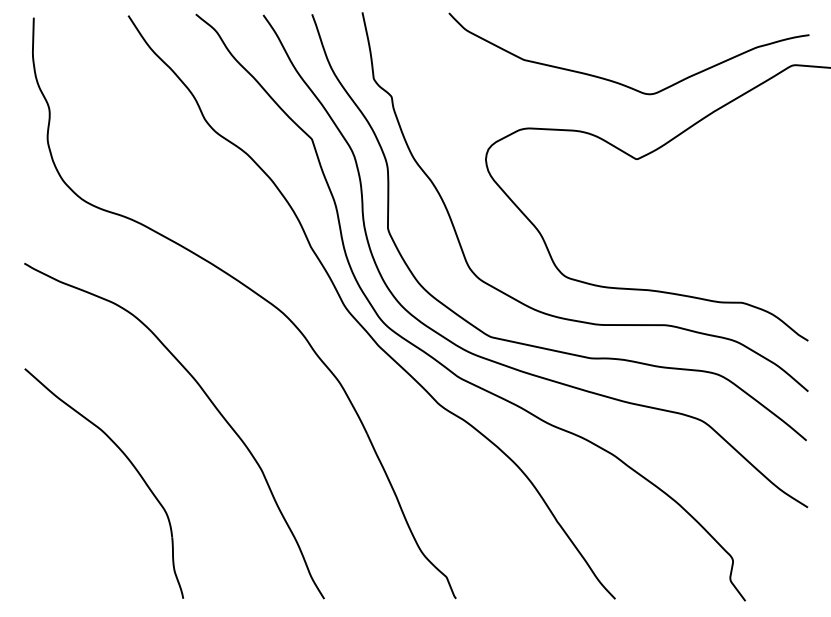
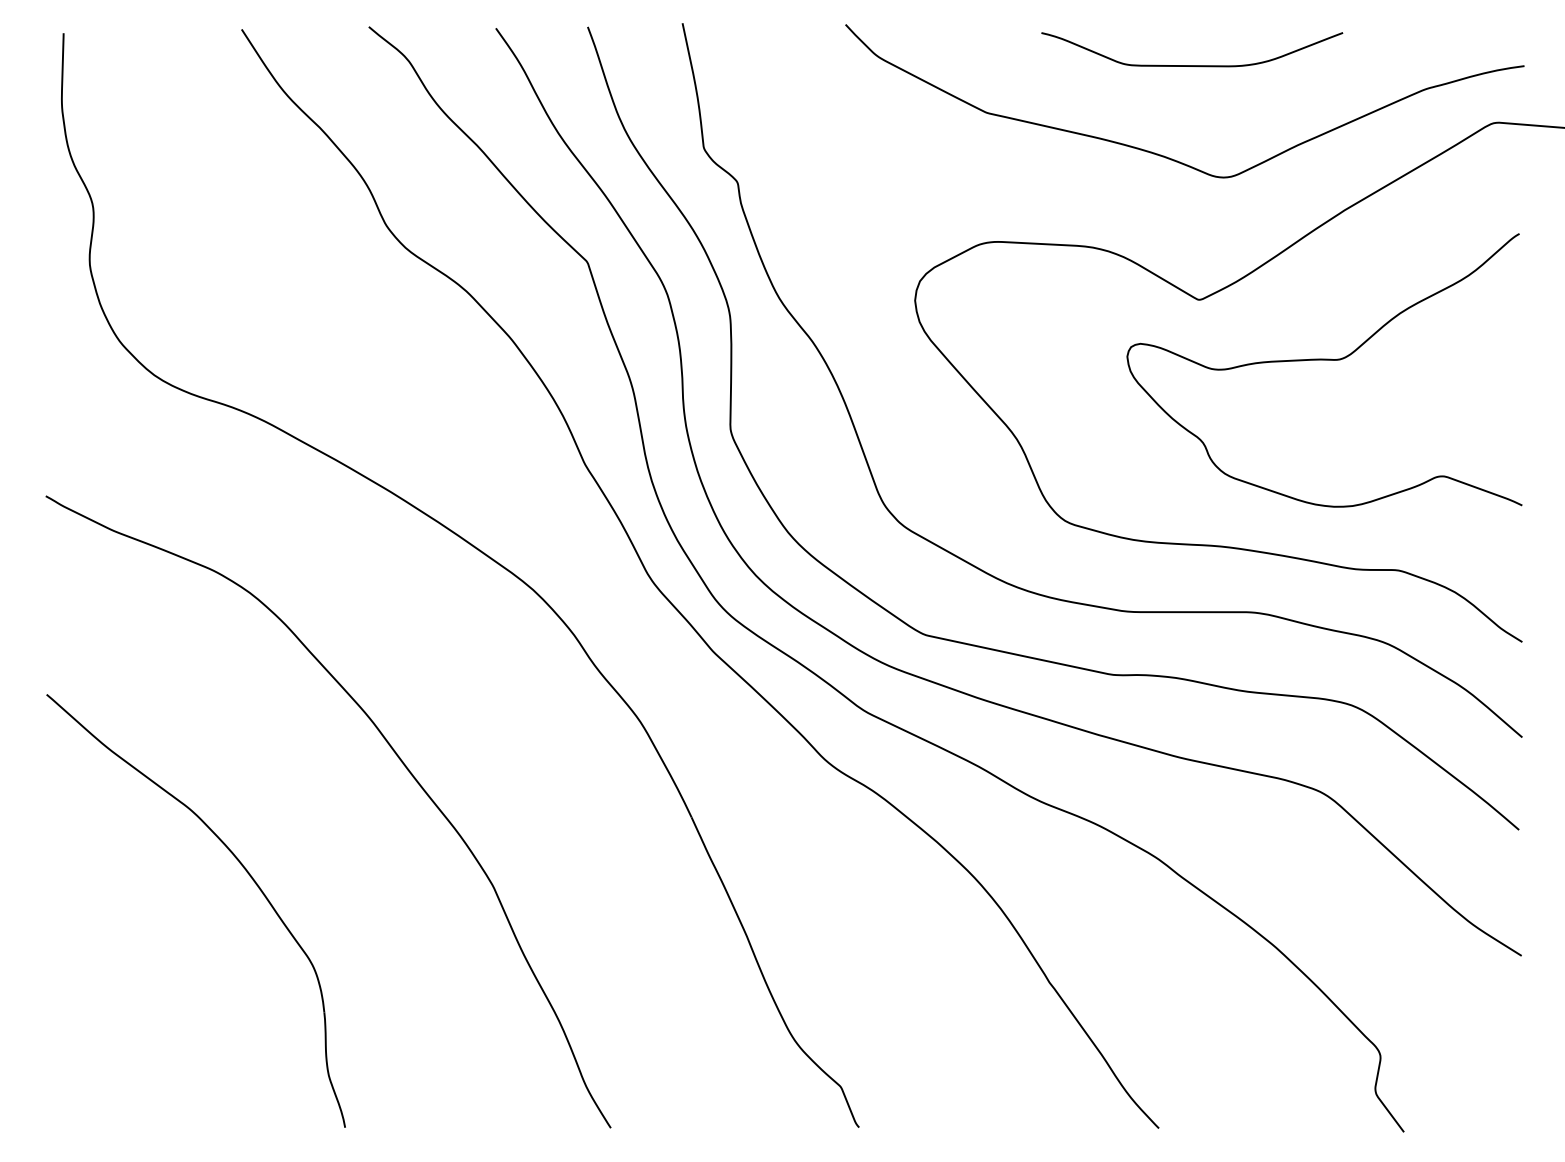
curve: (633, 34) -> (1193, 64), added
curve: (702, 191) -> (1323, 360), added

